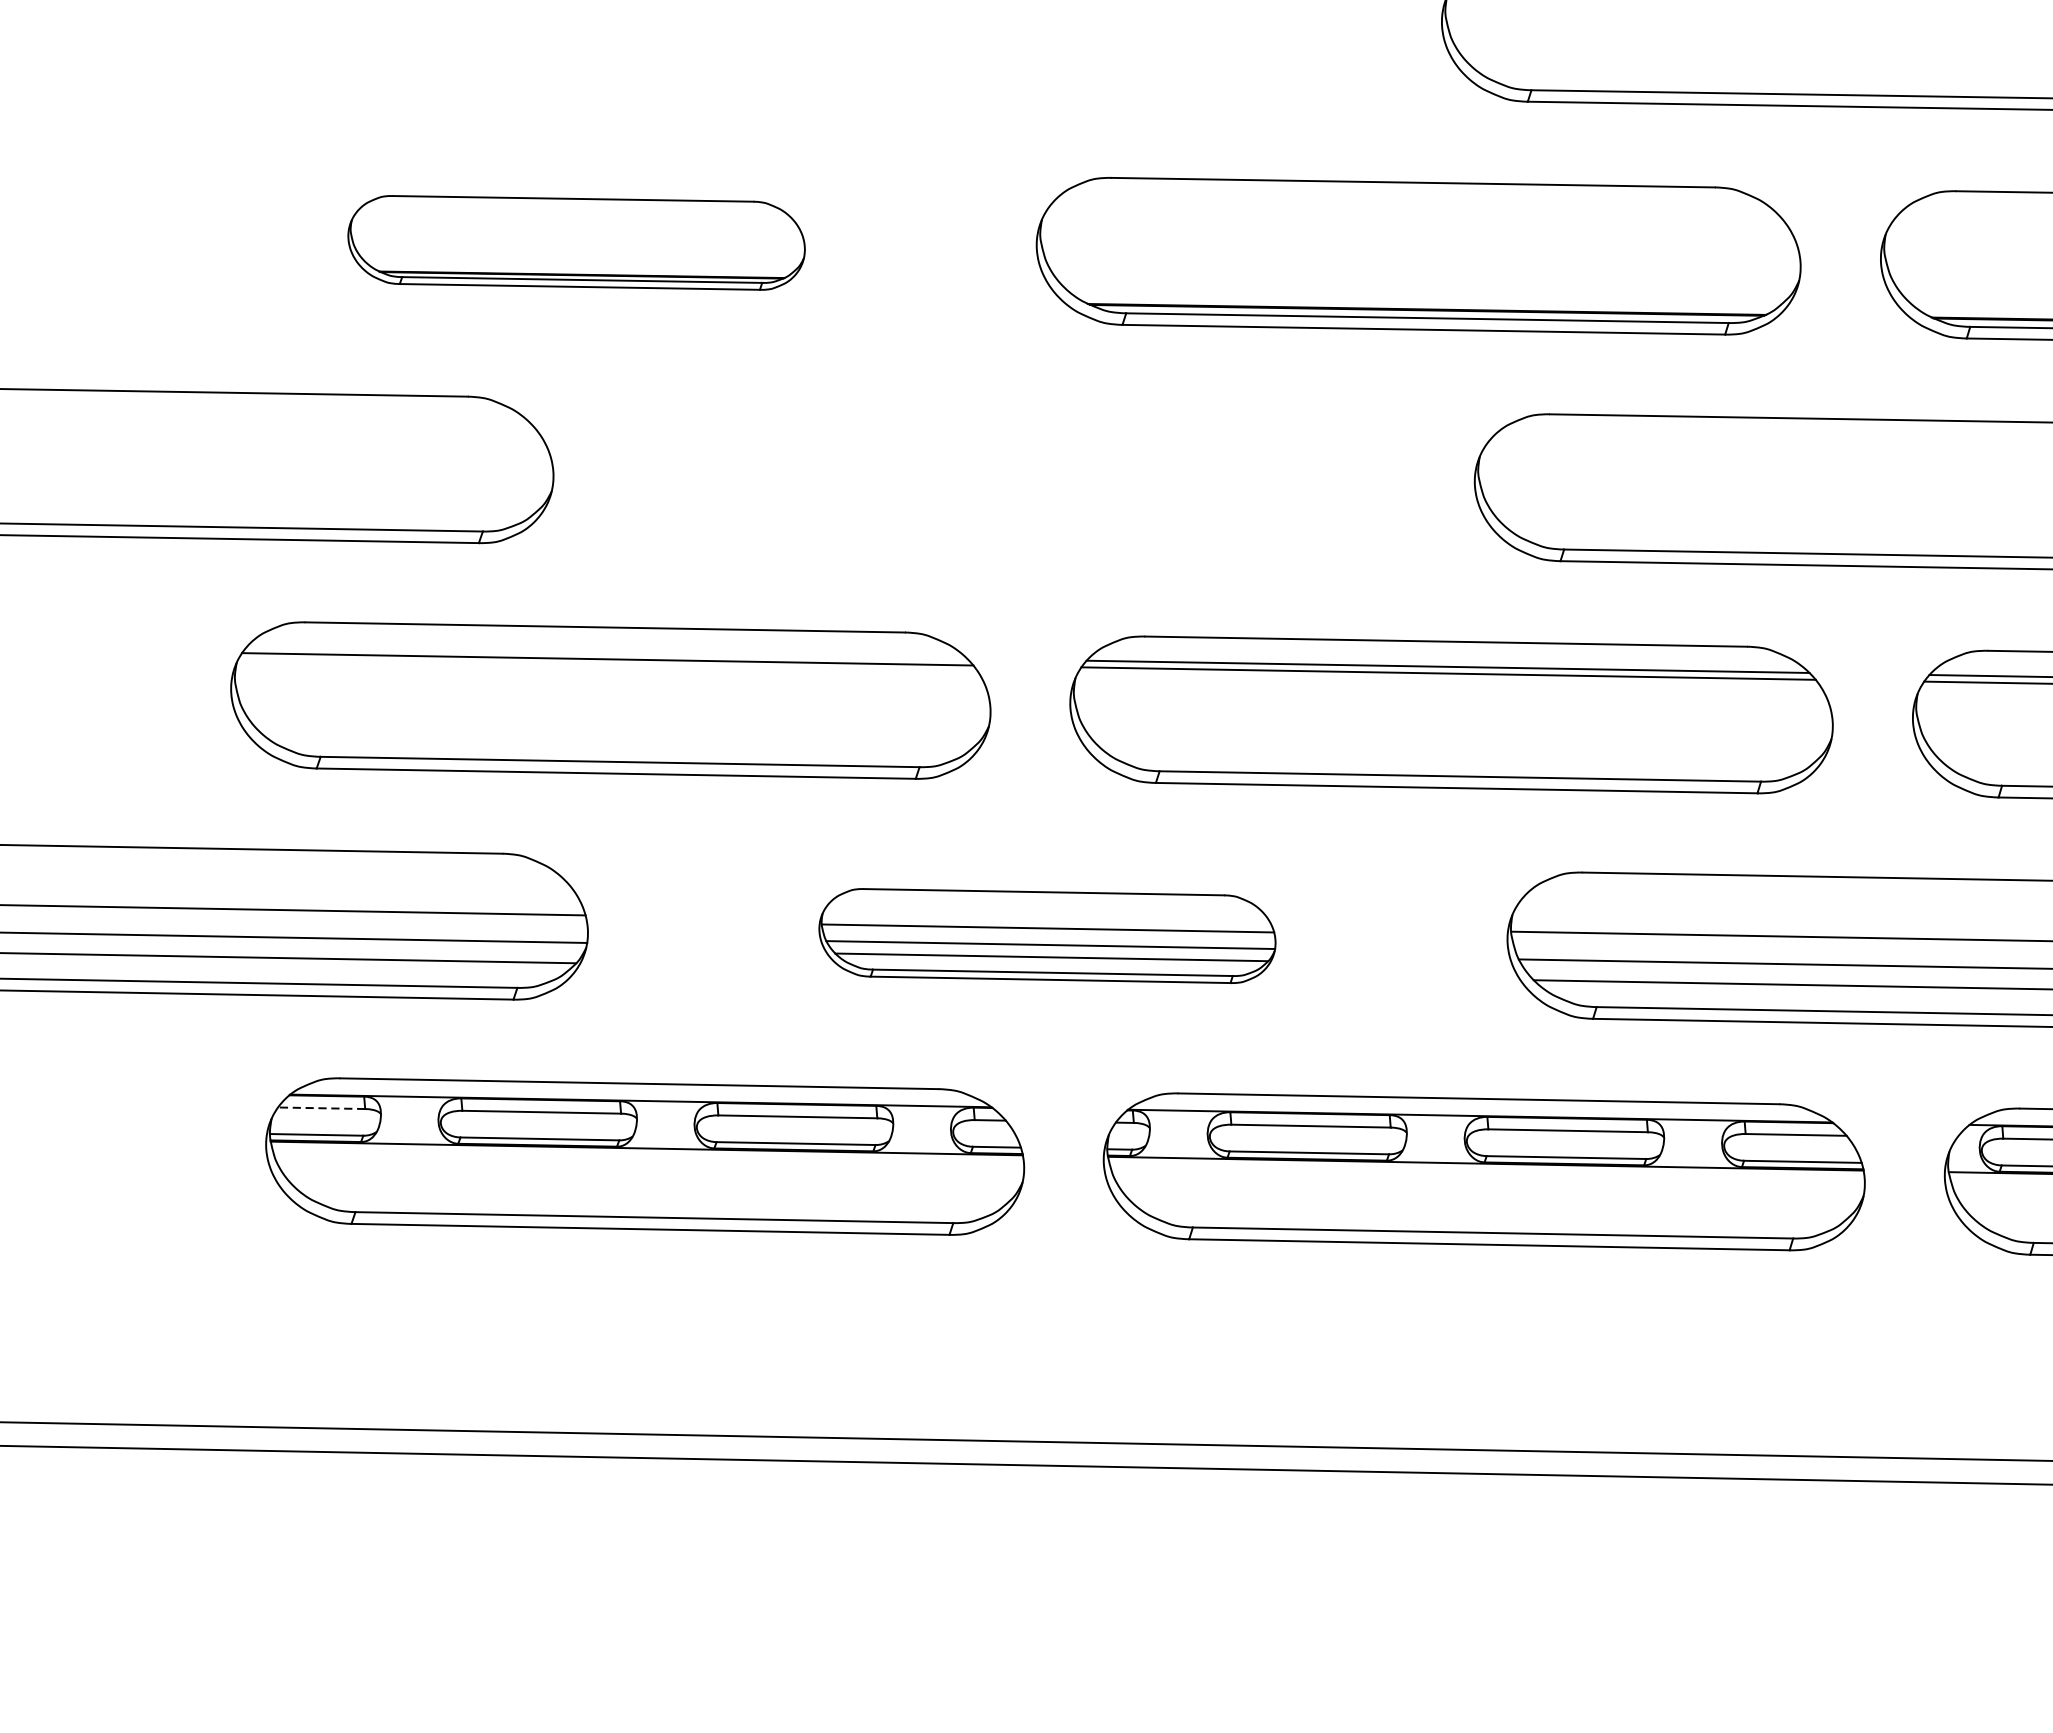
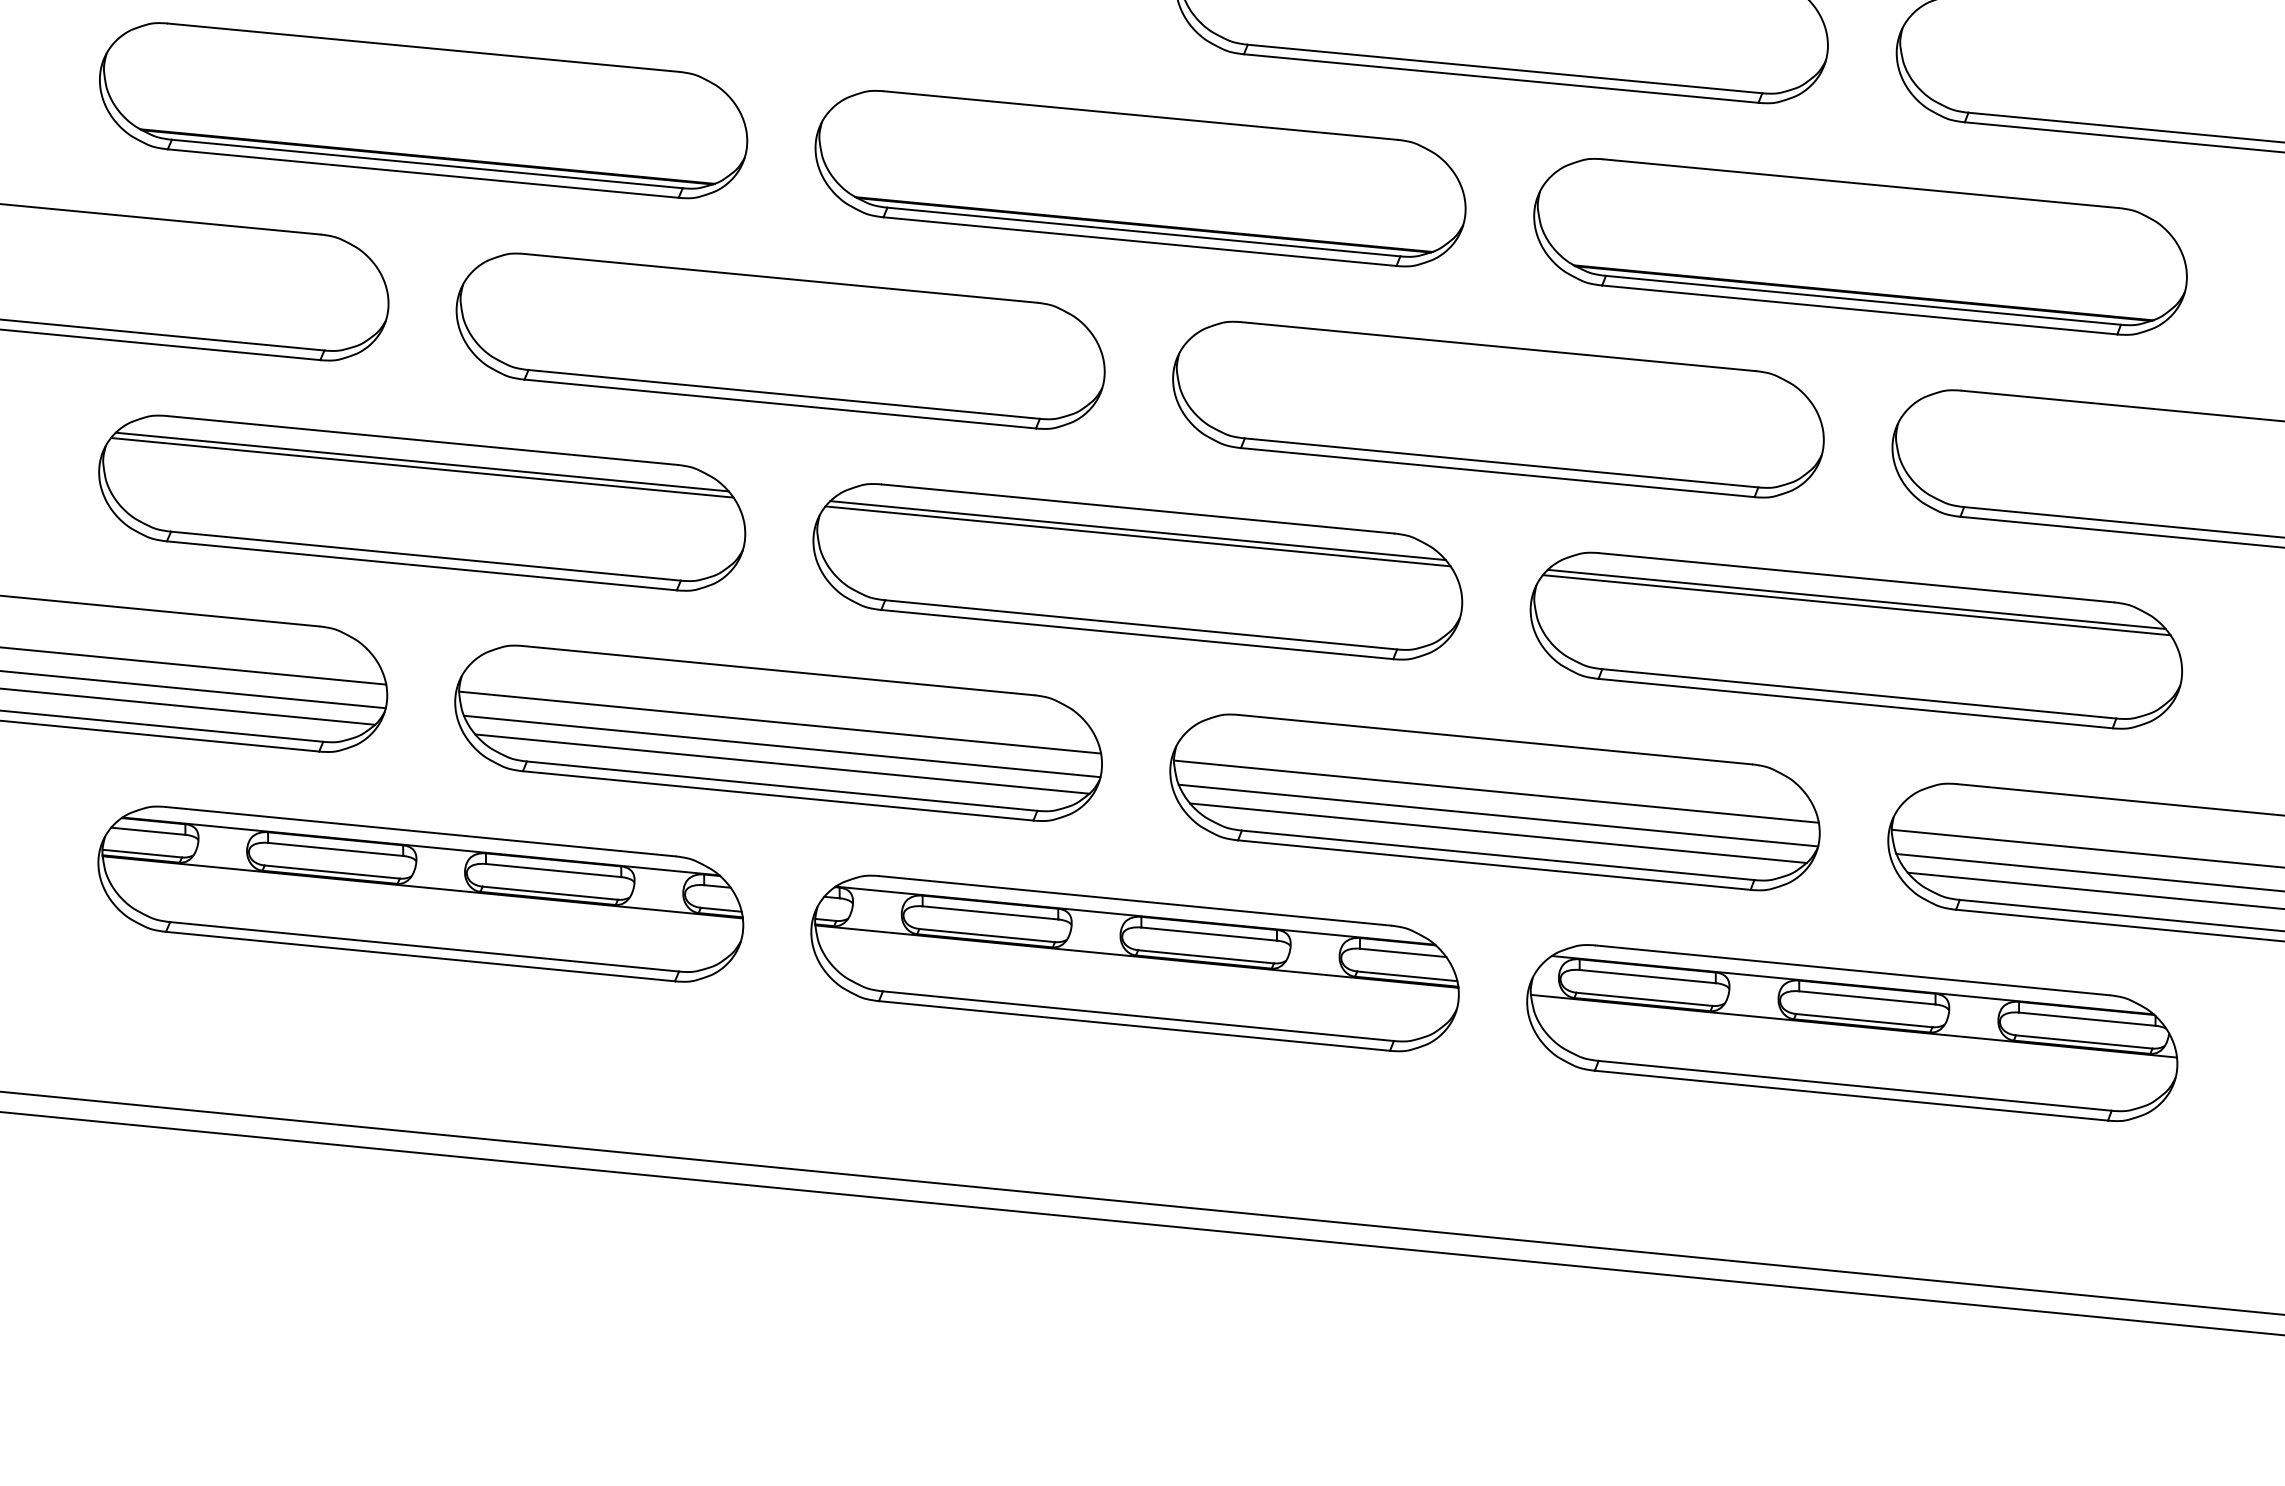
part: (576, 242) -> (423, 110), size x1.67
part: (1013, 477) -> (780, 340), added
line: (606, 652) -> (421, 461), added
part: (1047, 935) -> (778, 732), size x1.67
line: (320, 1108) -> (147, 831), dashed -> solid

